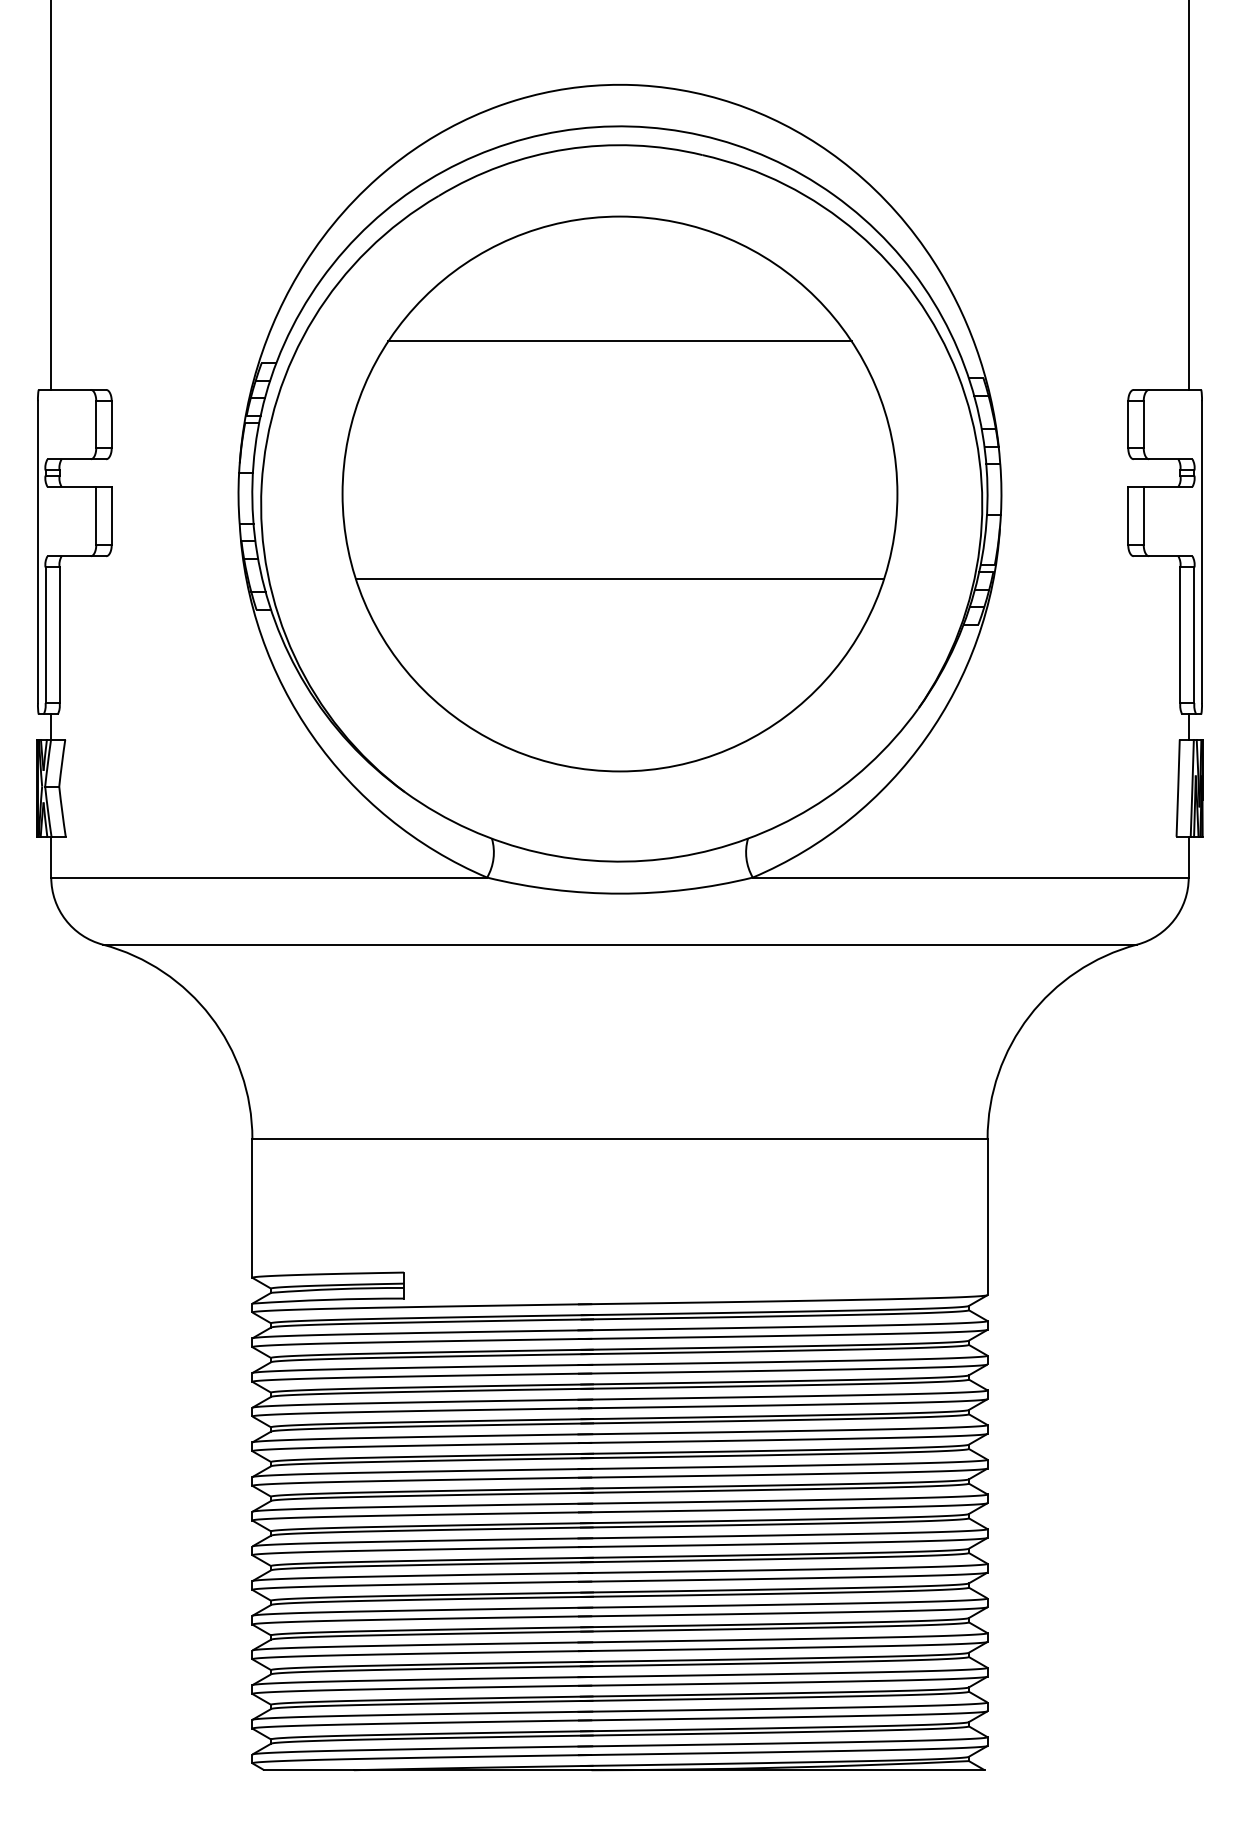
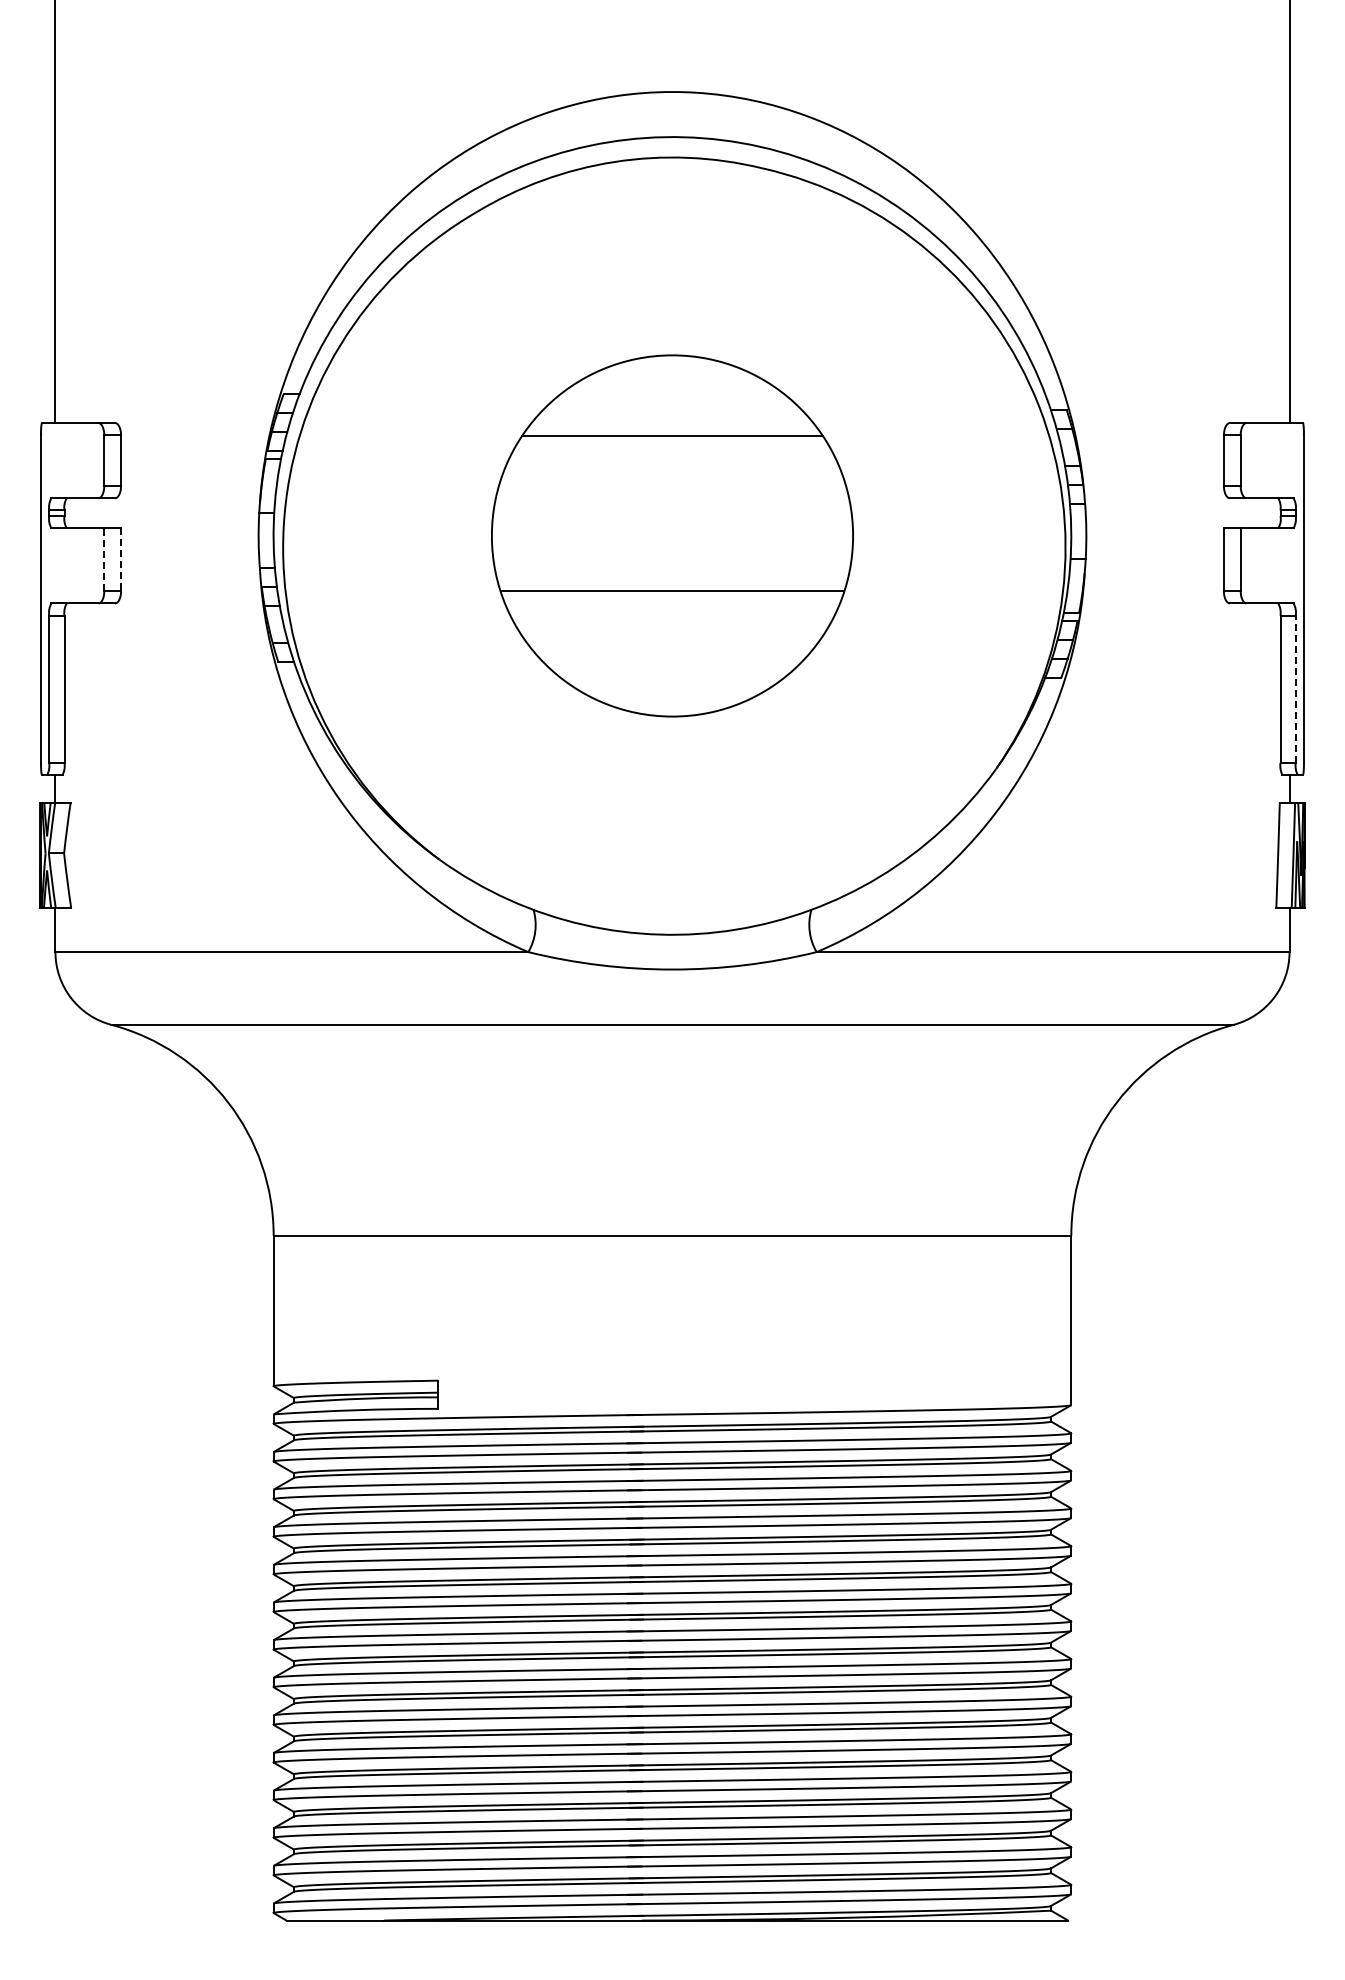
part: (620, 493) -> (672, 535), size x0.6
line: (96, 515) -> (104, 559), solid -> dashed
line: (112, 515) -> (121, 559), solid -> dashed
line: (1194, 635) -> (1295, 689), solid -> dashed

